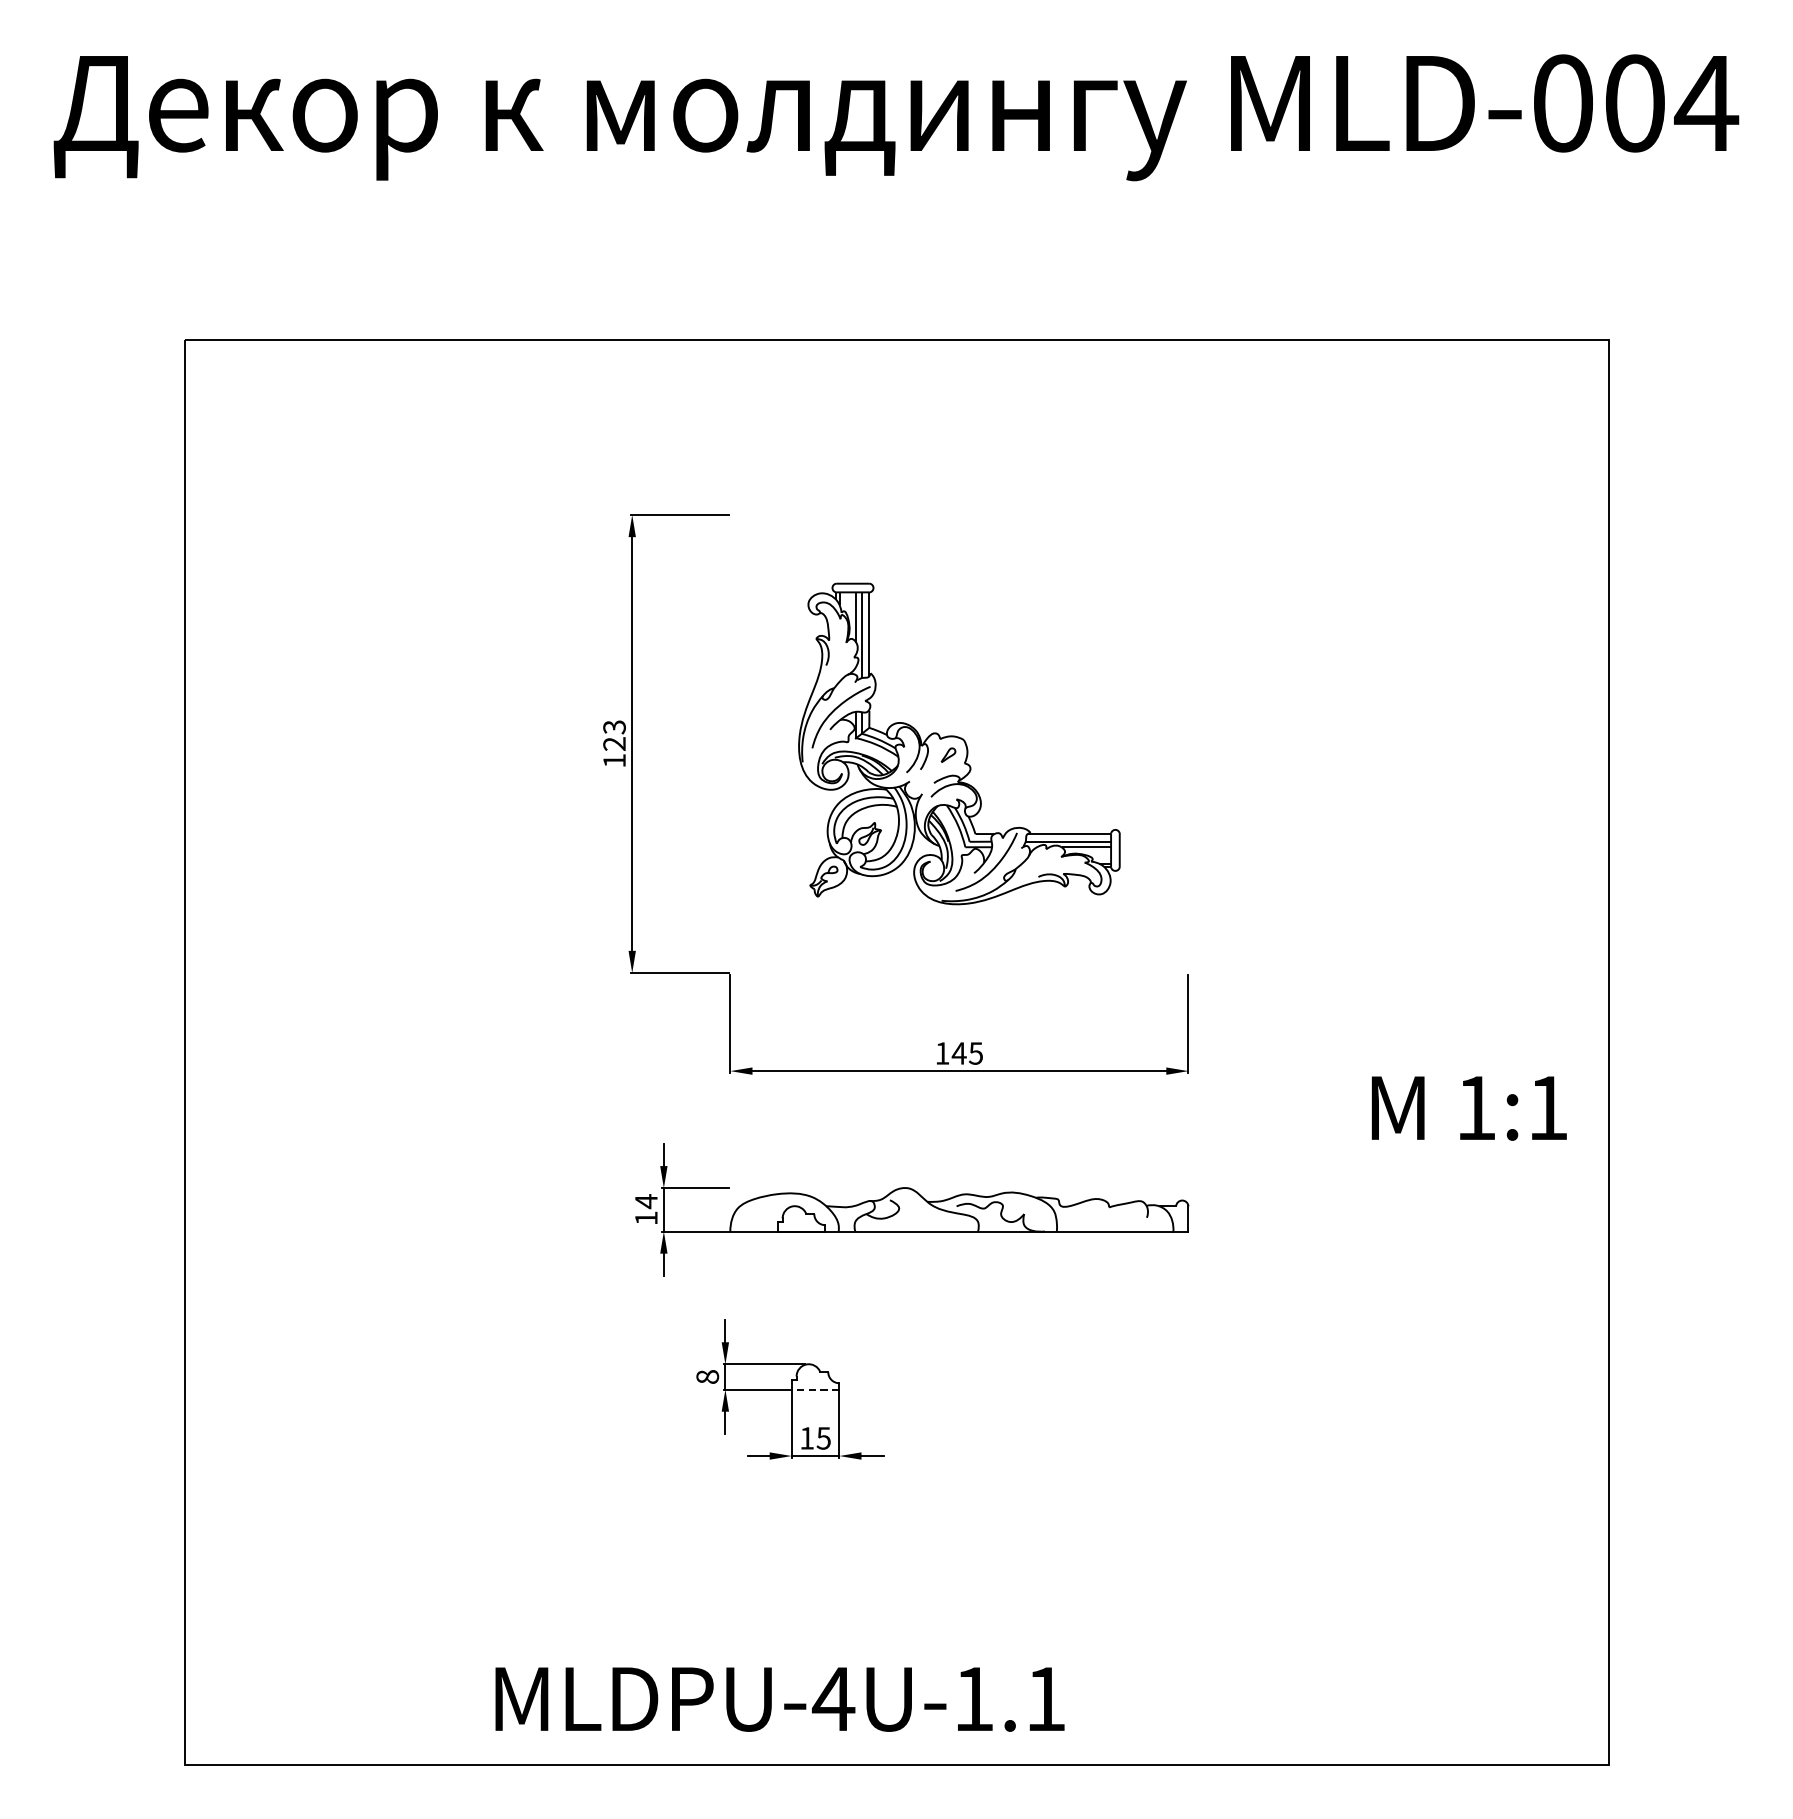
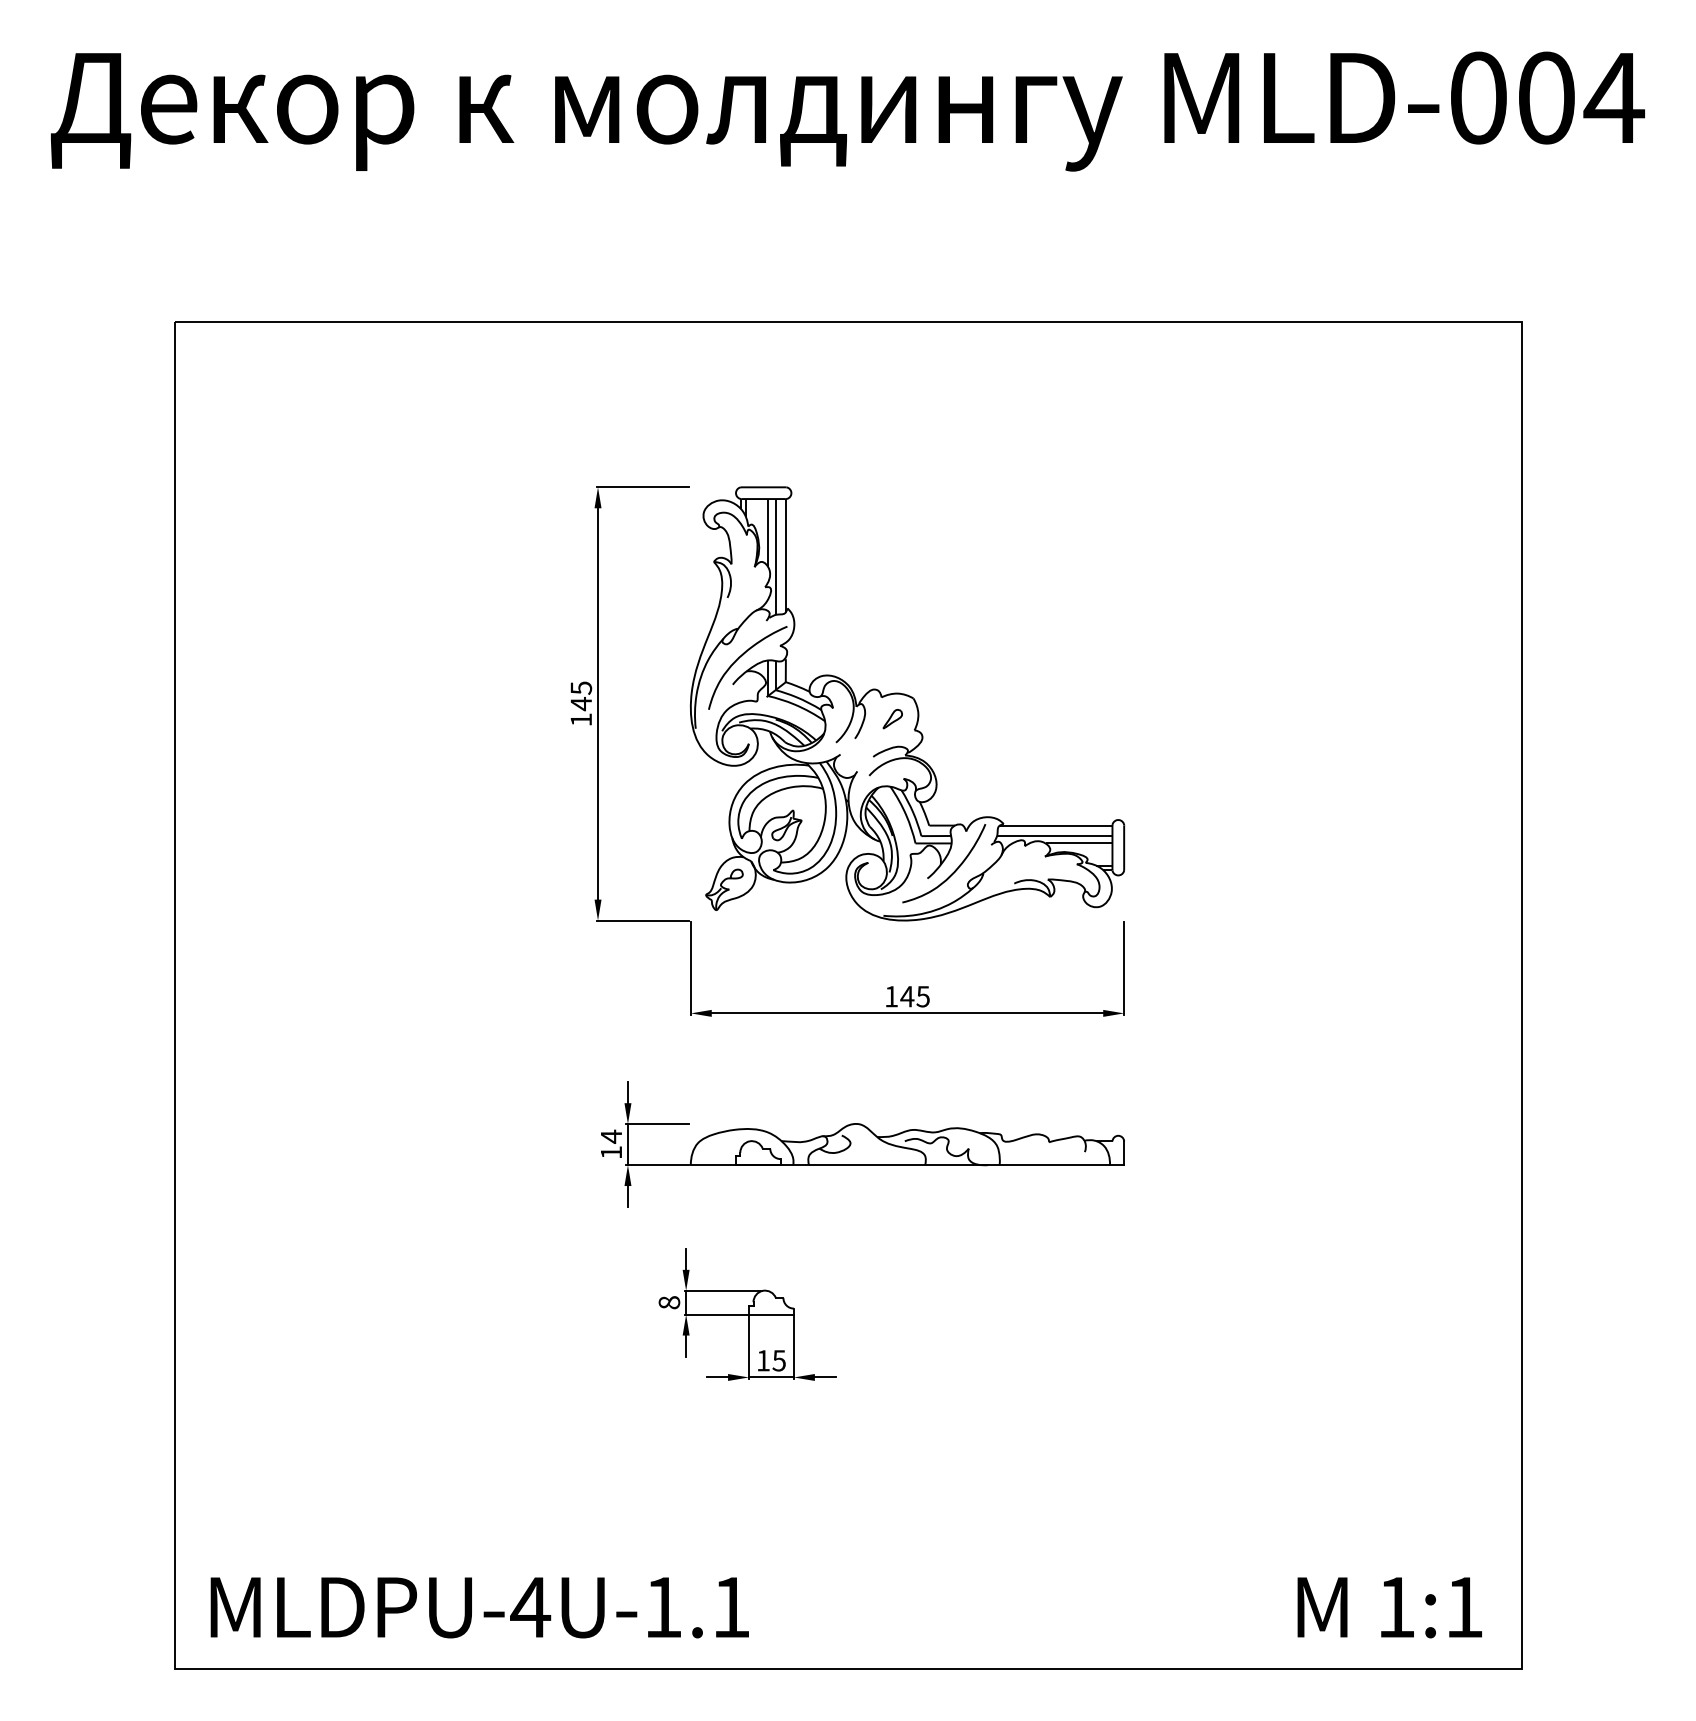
text: (613, 736) -> (580, 696), 123 -> 145
part: (959, 743) -> (907, 703), size x1.43
text: (1468, 1108) -> (1389, 1607), moved
line: (814, 1389) -> (770, 1314), dashed -> solid
text: (779, 1699) -> (479, 1607), moved

